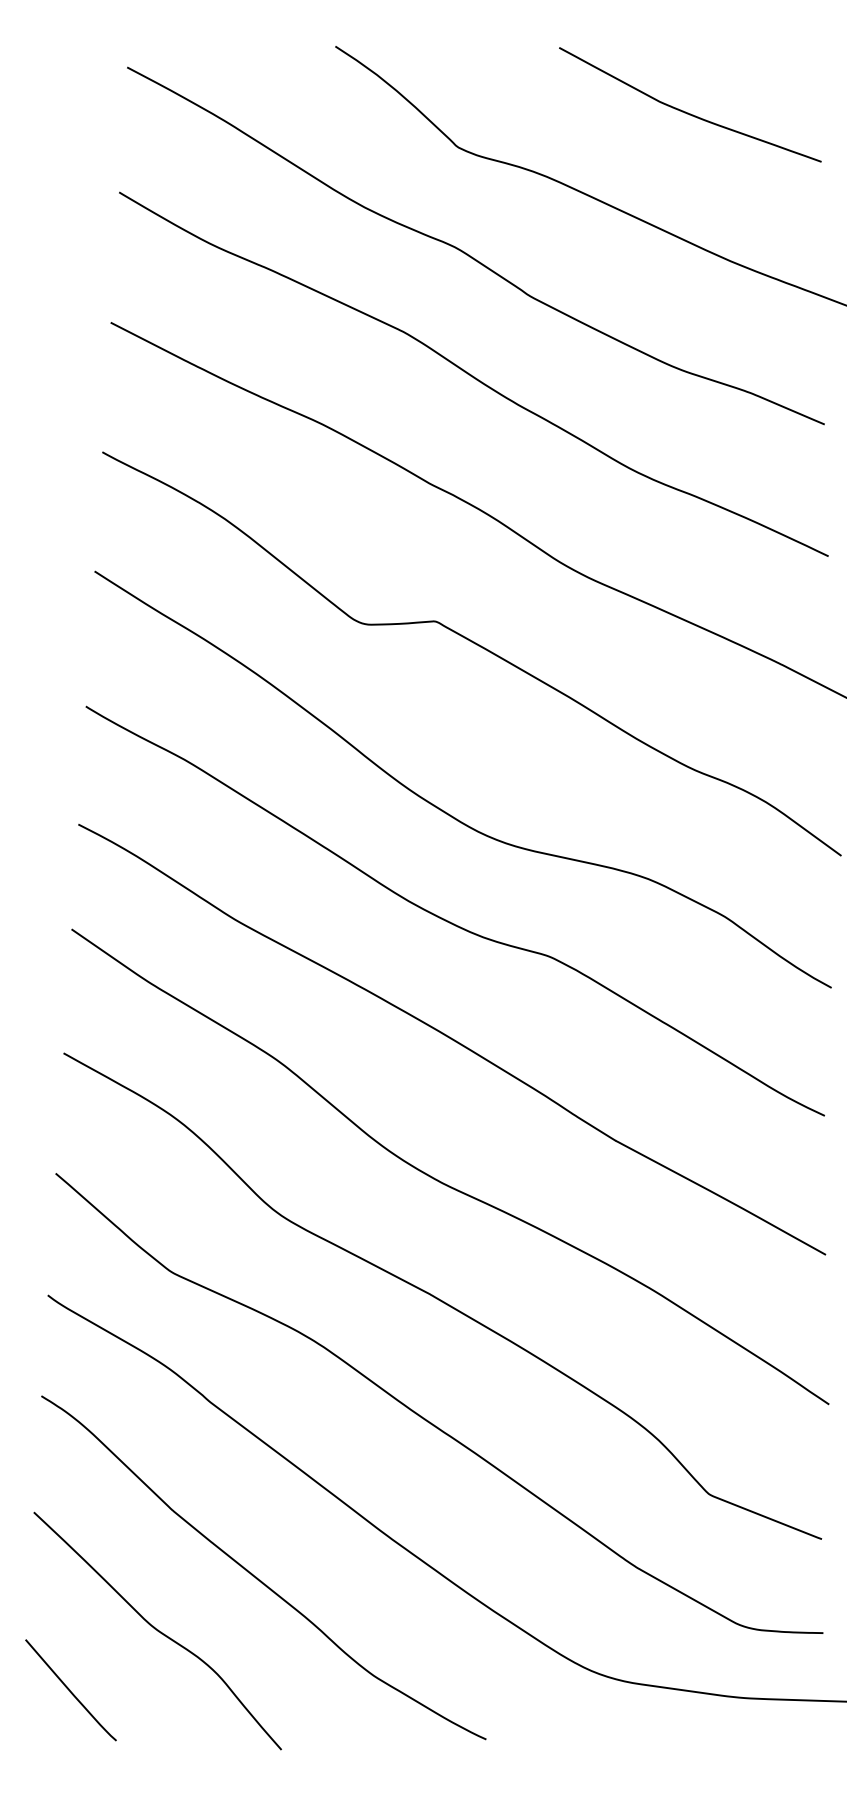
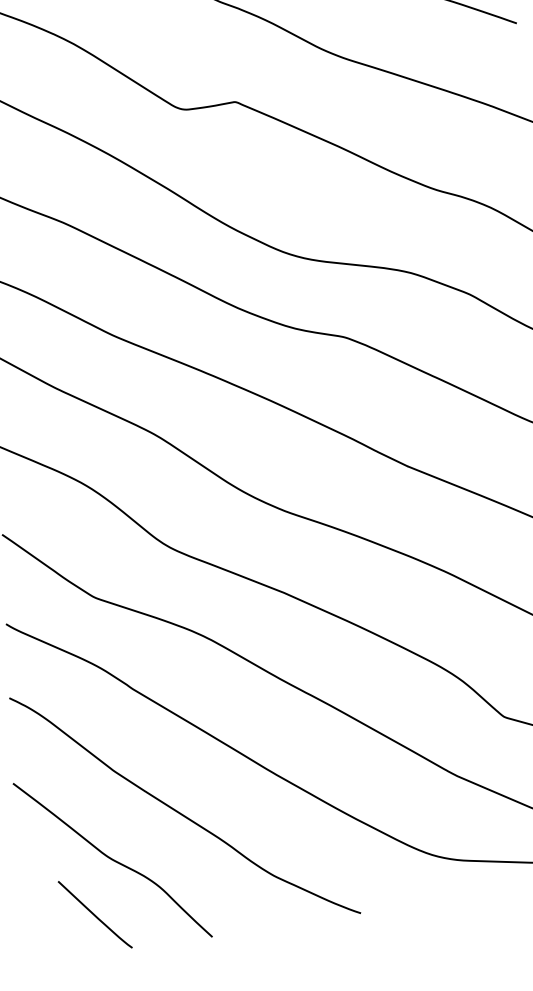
curve: (70, 1690) -> (94, 914), moved

